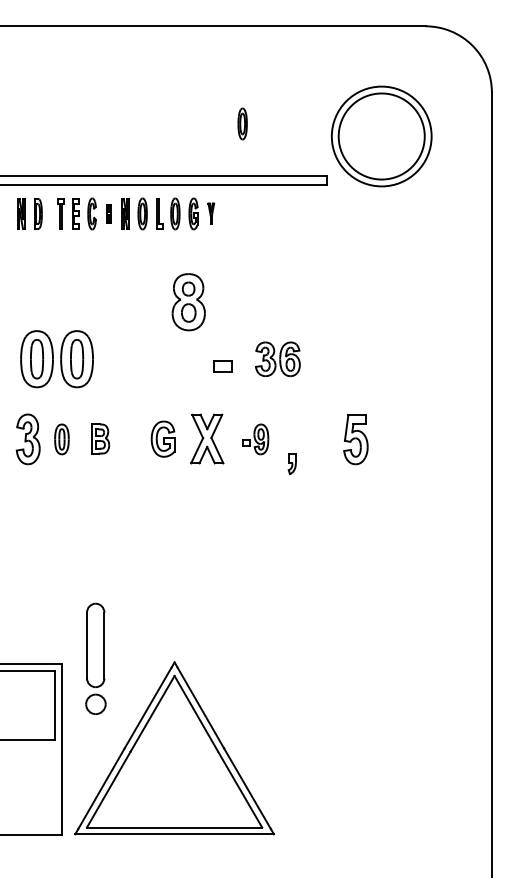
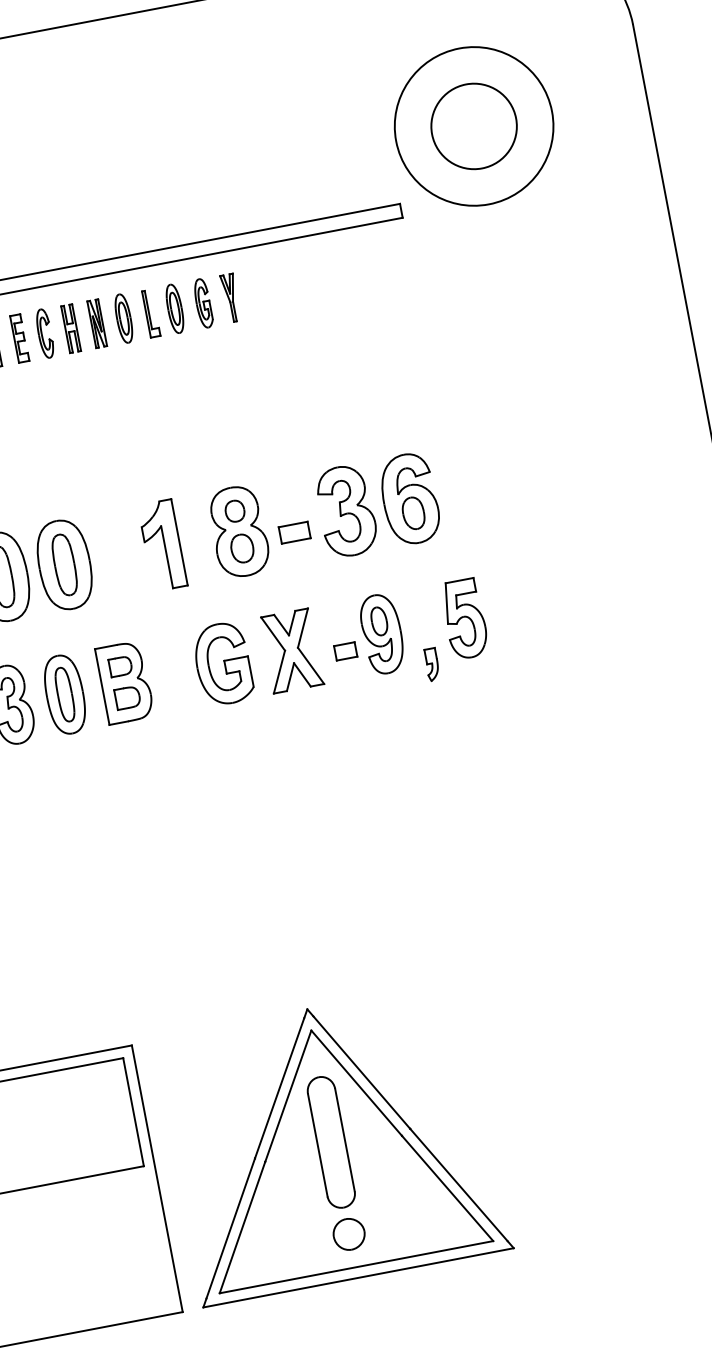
part: (242, 123) -> (252, 147), removed
circle: (381, 136) -> (473, 126), size x0.62
part: (108, 213) -> (70, 328), size x1.67
part: (211, 213) -> (231, 297), size x1.43
part: (188, 302) -> (238, 532), moved
part: (139, 358) -> (161, 545), added
part: (277, 359) -> (377, 505), size x1.67
part: (100, 438) -> (124, 681), size x1.67
part: (61, 439) -> (64, 694), size x1.67
part: (162, 439) -> (222, 664), size x1.43
part: (255, 439) -> (367, 637), size x1.67
part: (355, 439) -> (464, 618), moved
part: (95, 658) -> (334, 1162), moved

